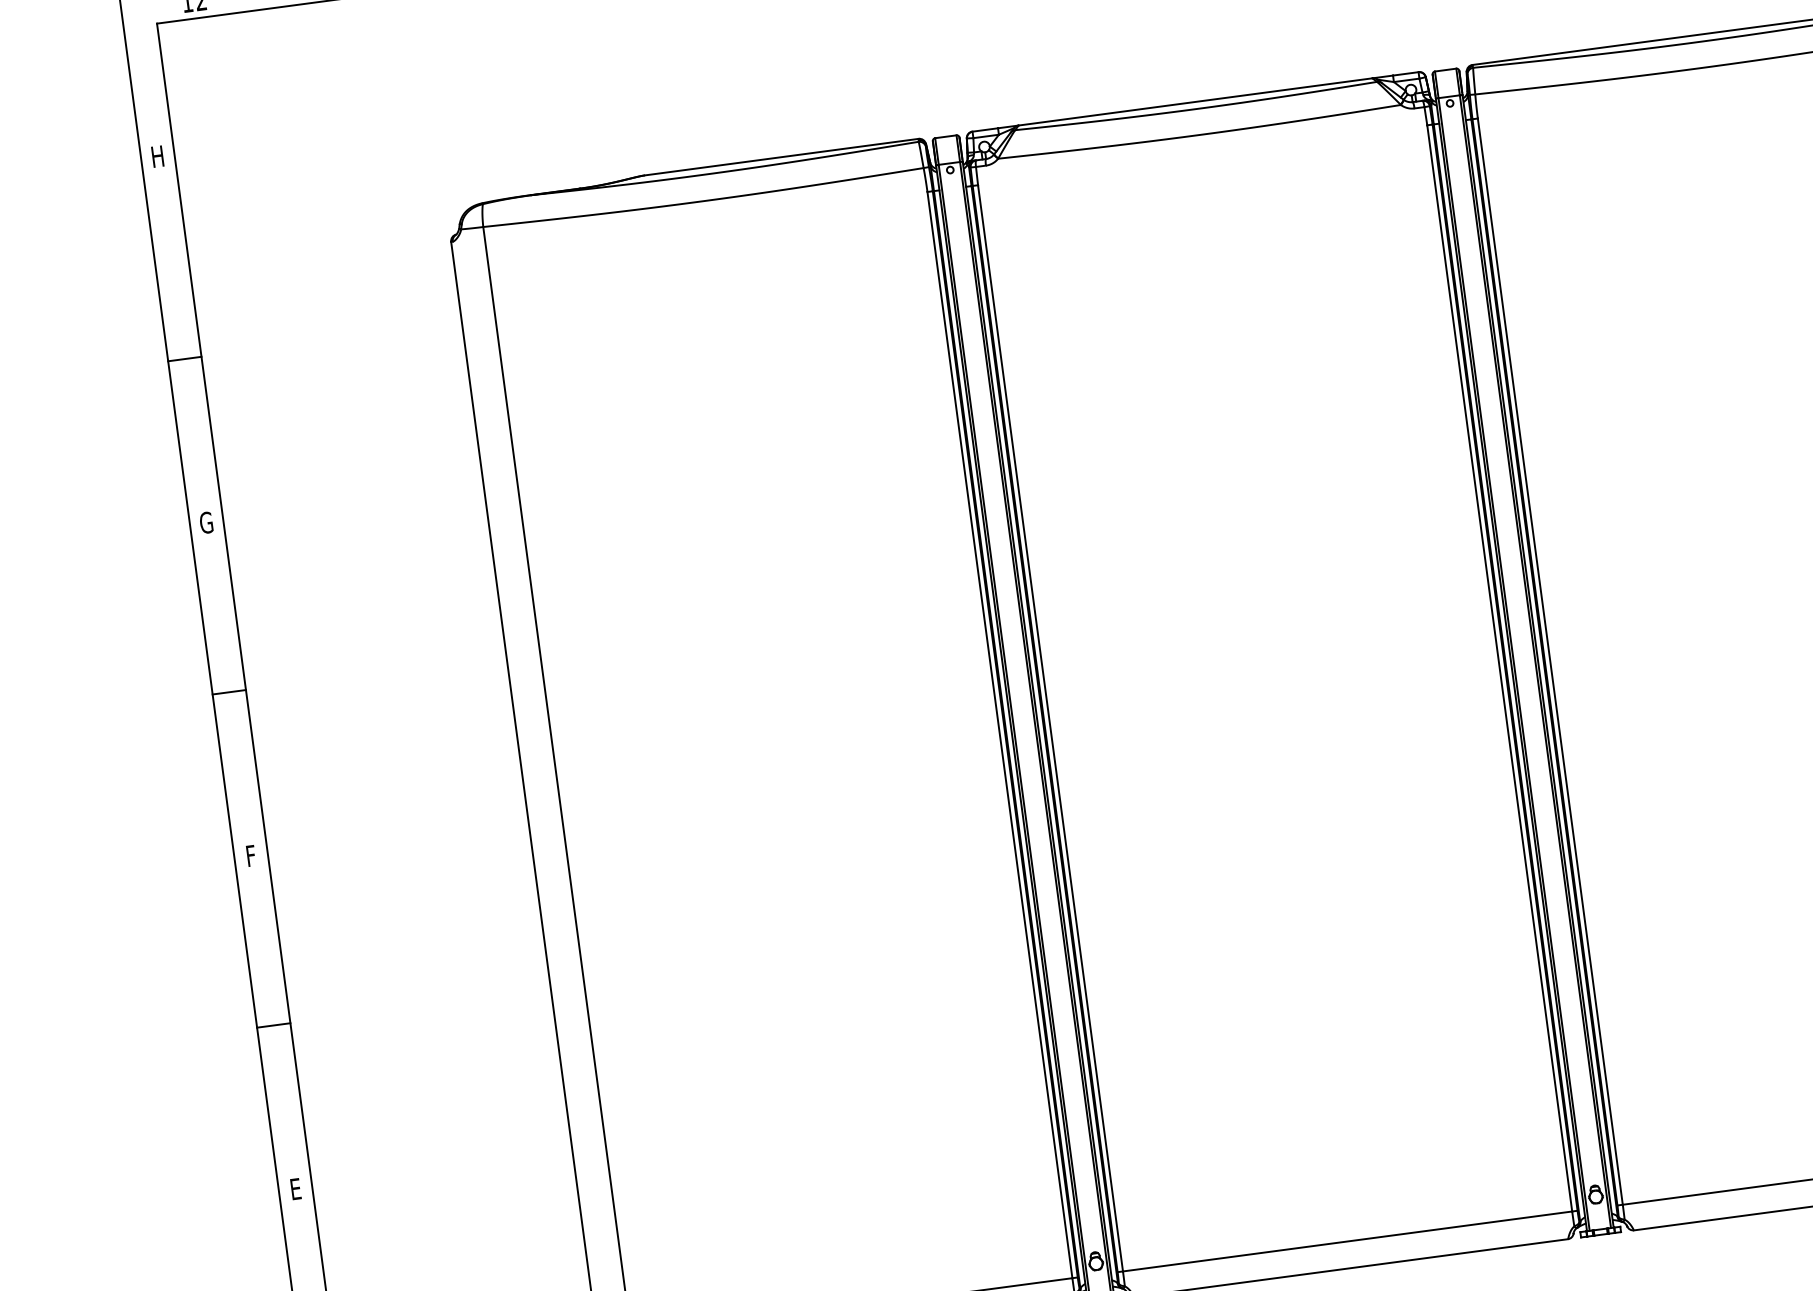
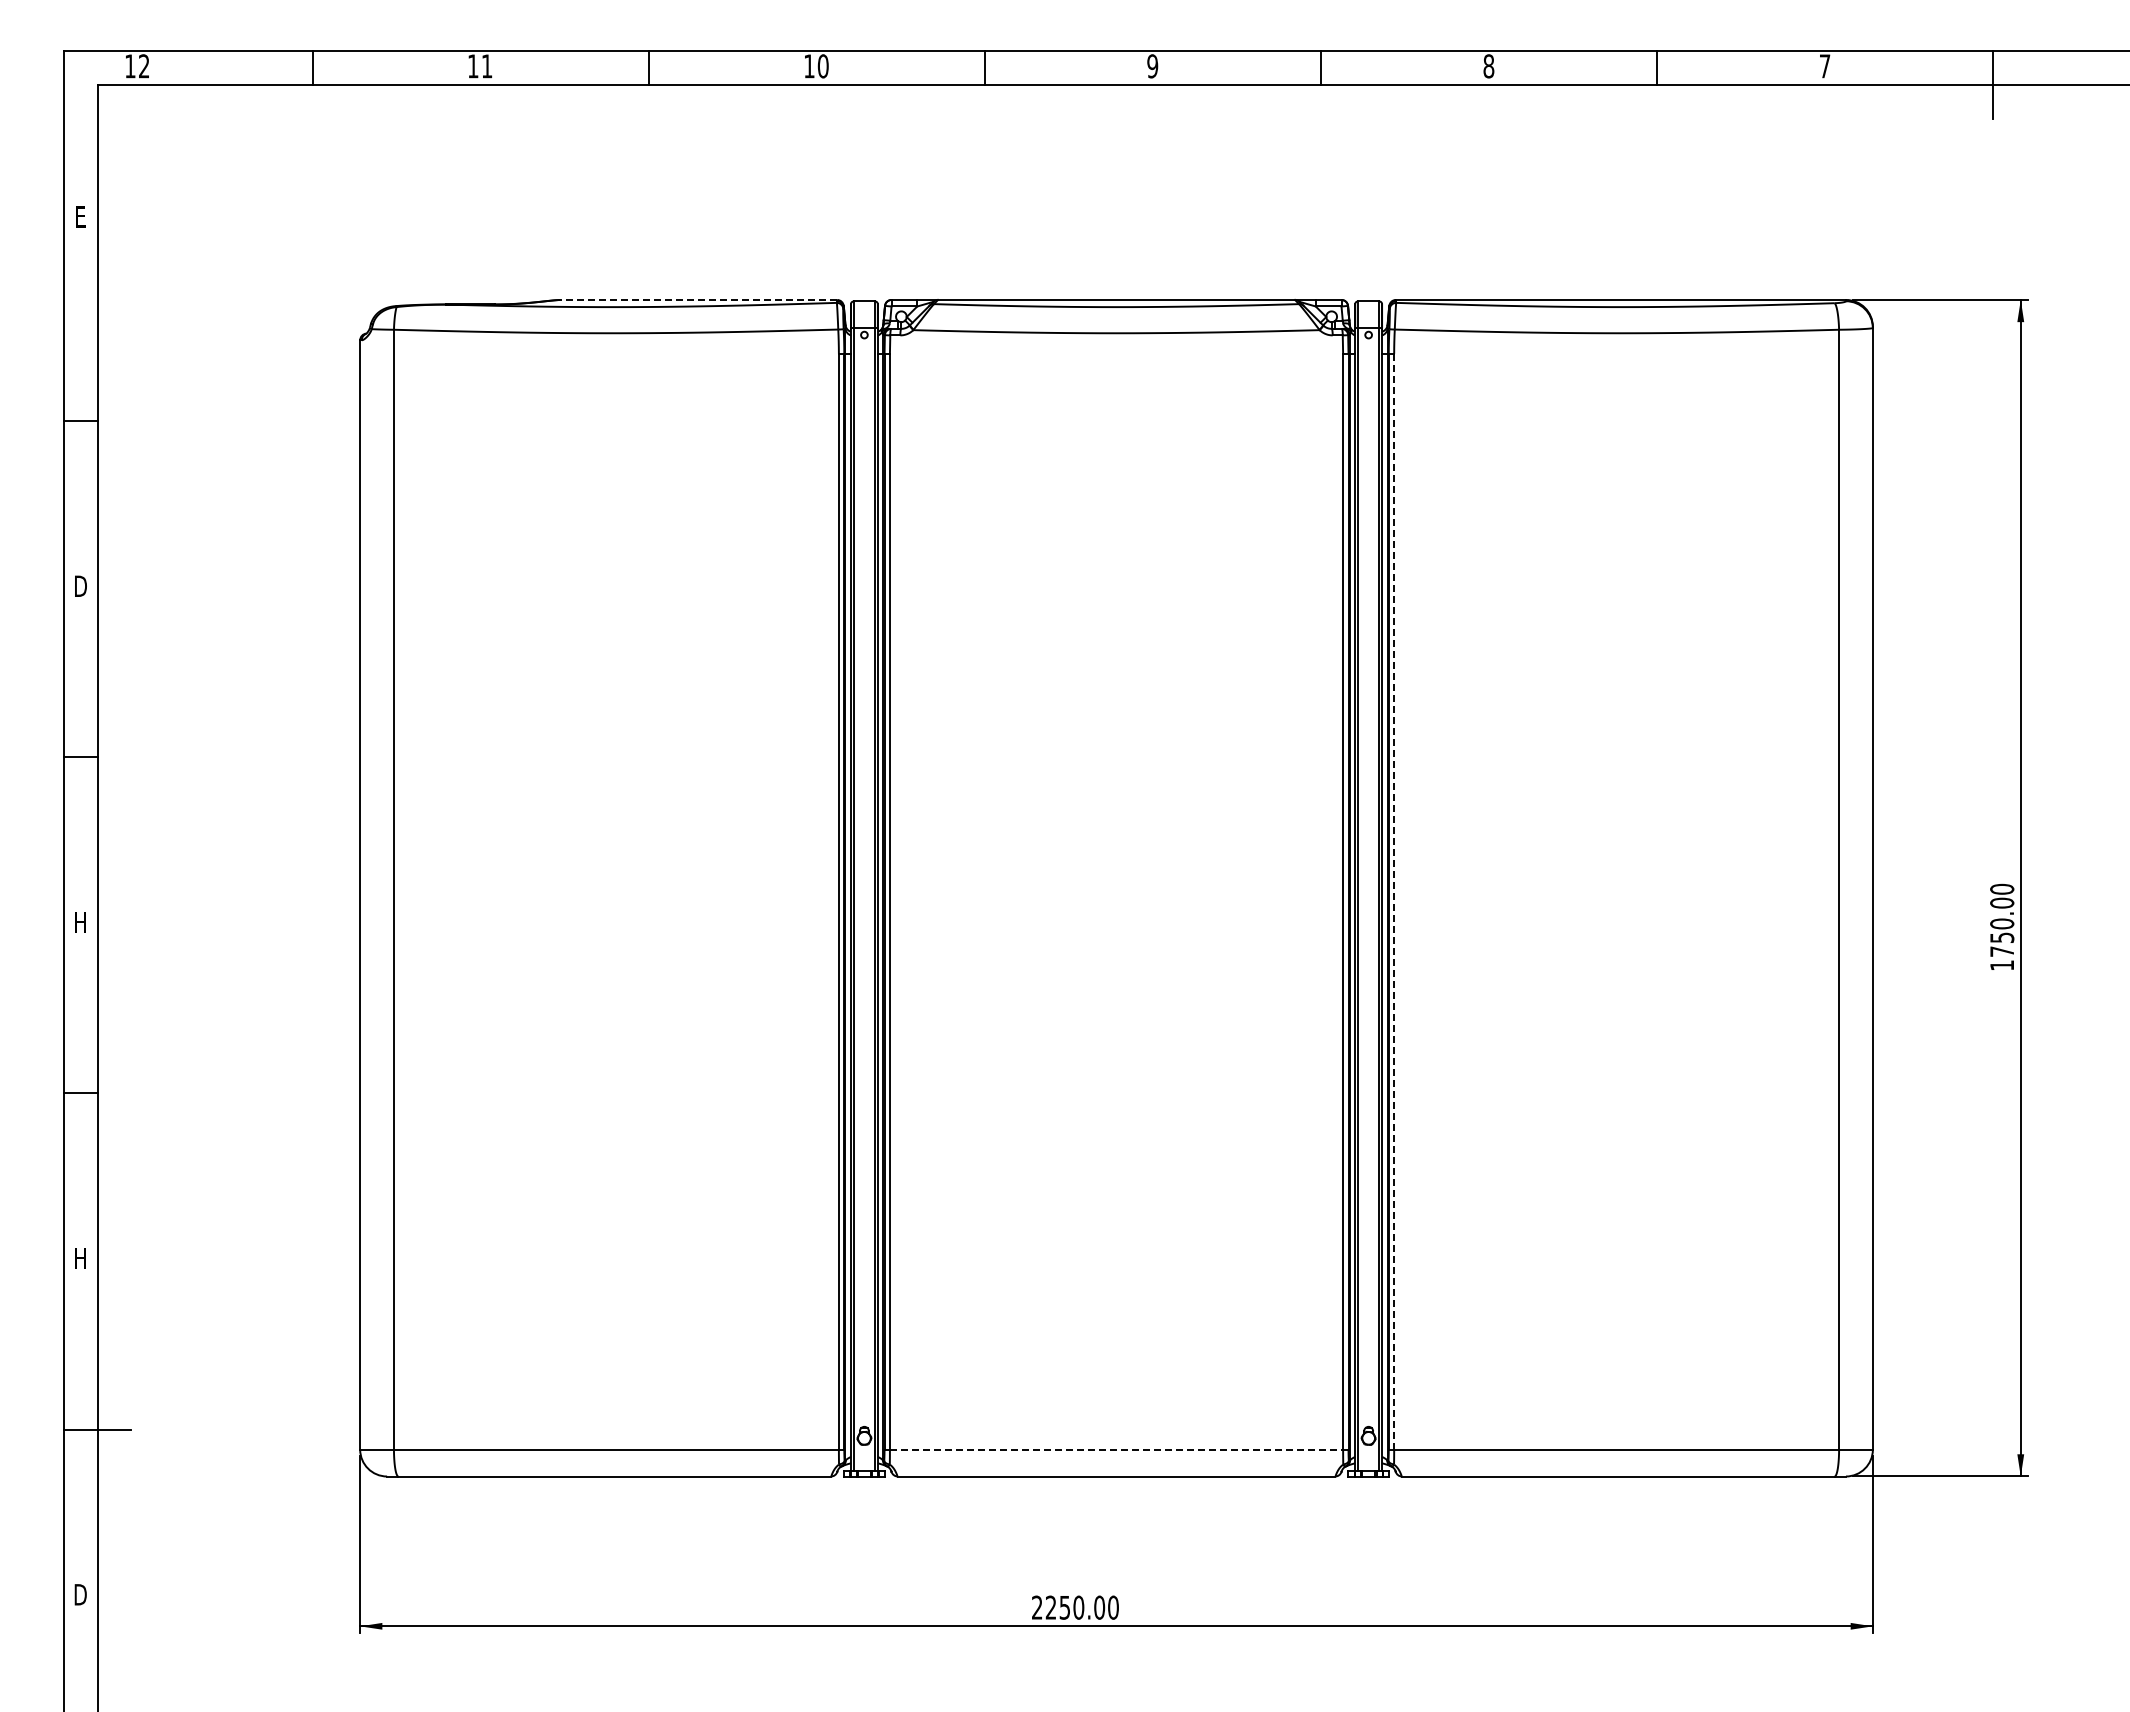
text: (157, 156) -> (80, 216), H -> E
line: (781, 156) -> (698, 299), solid -> dashed
text: (206, 522) -> (80, 586), G -> D
line: (1550, 661) -> (1394, 901), solid -> dashed
text: (250, 856) -> (80, 922), F -> H
text: (295, 1189) -> (80, 1258), E -> H
line: (1347, 1241) -> (1116, 1449), solid -> dashed

